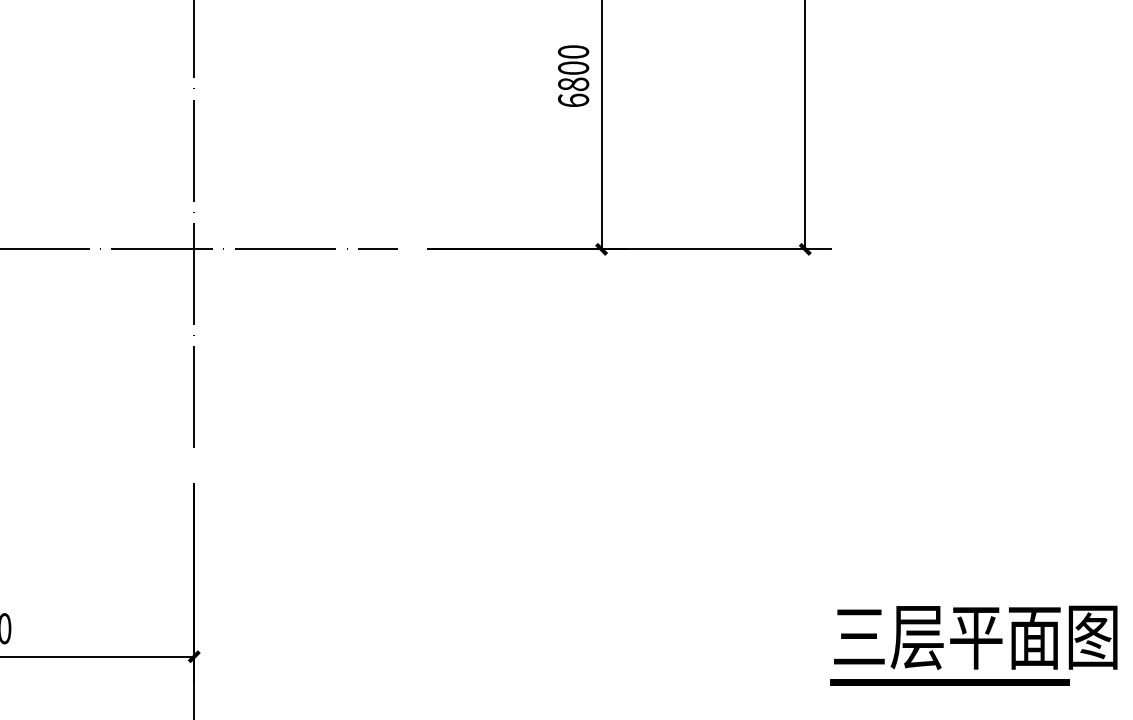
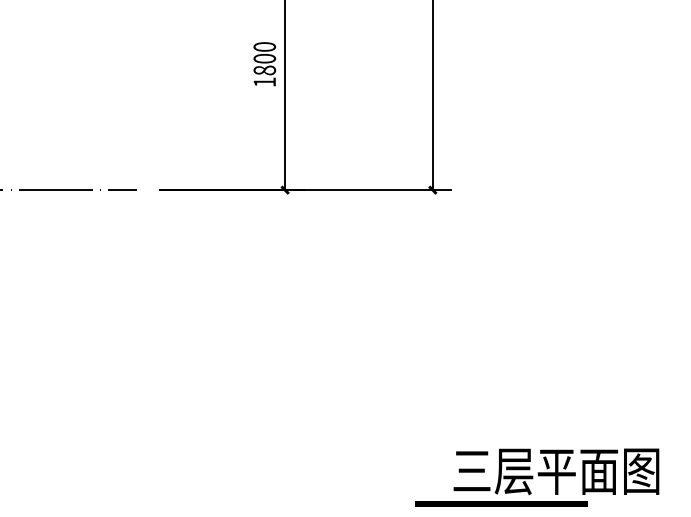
text: (573, 99) -> (264, 81), 6800 -> 1800
line: (949, 682) -> (501, 504), moved

